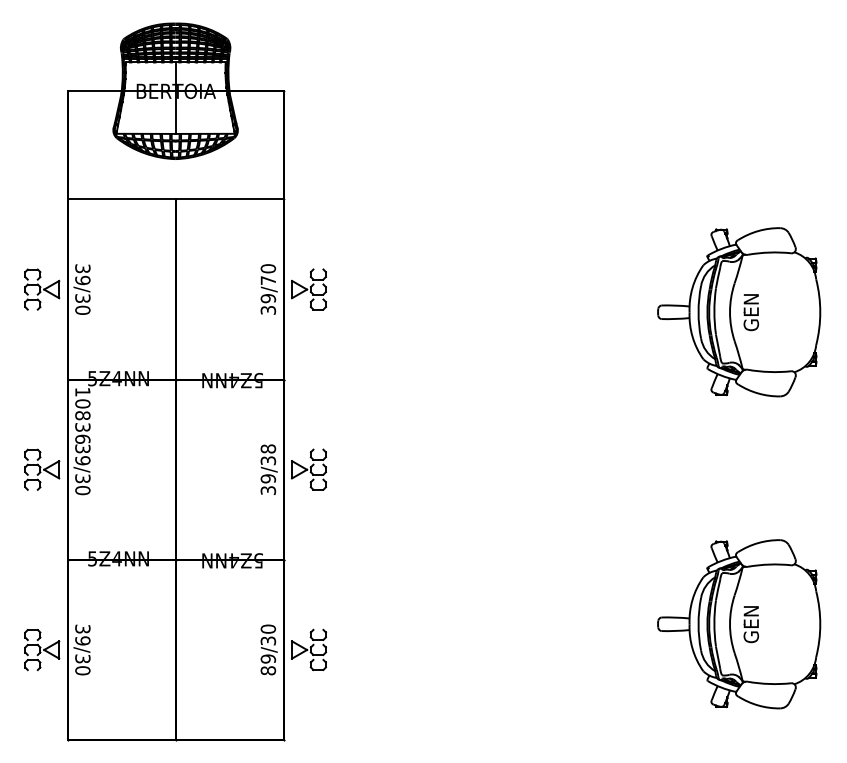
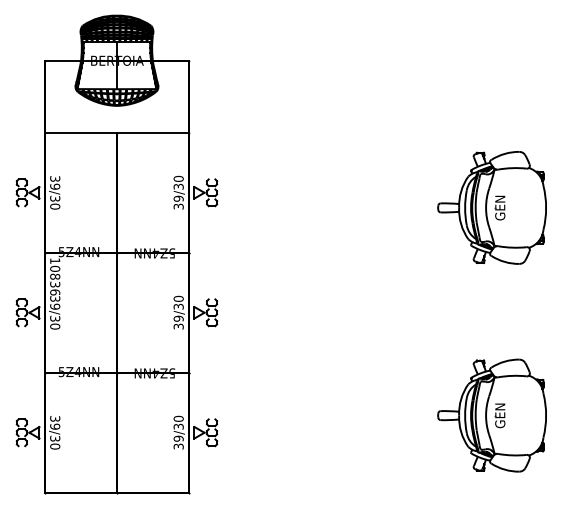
text: (268, 280) -> (178, 186), 39/70 -> 39/30
text: (268, 448) -> (178, 298), 39/38 -> 39/30
text: (268, 670) -> (178, 446), 89/30 -> 39/30

